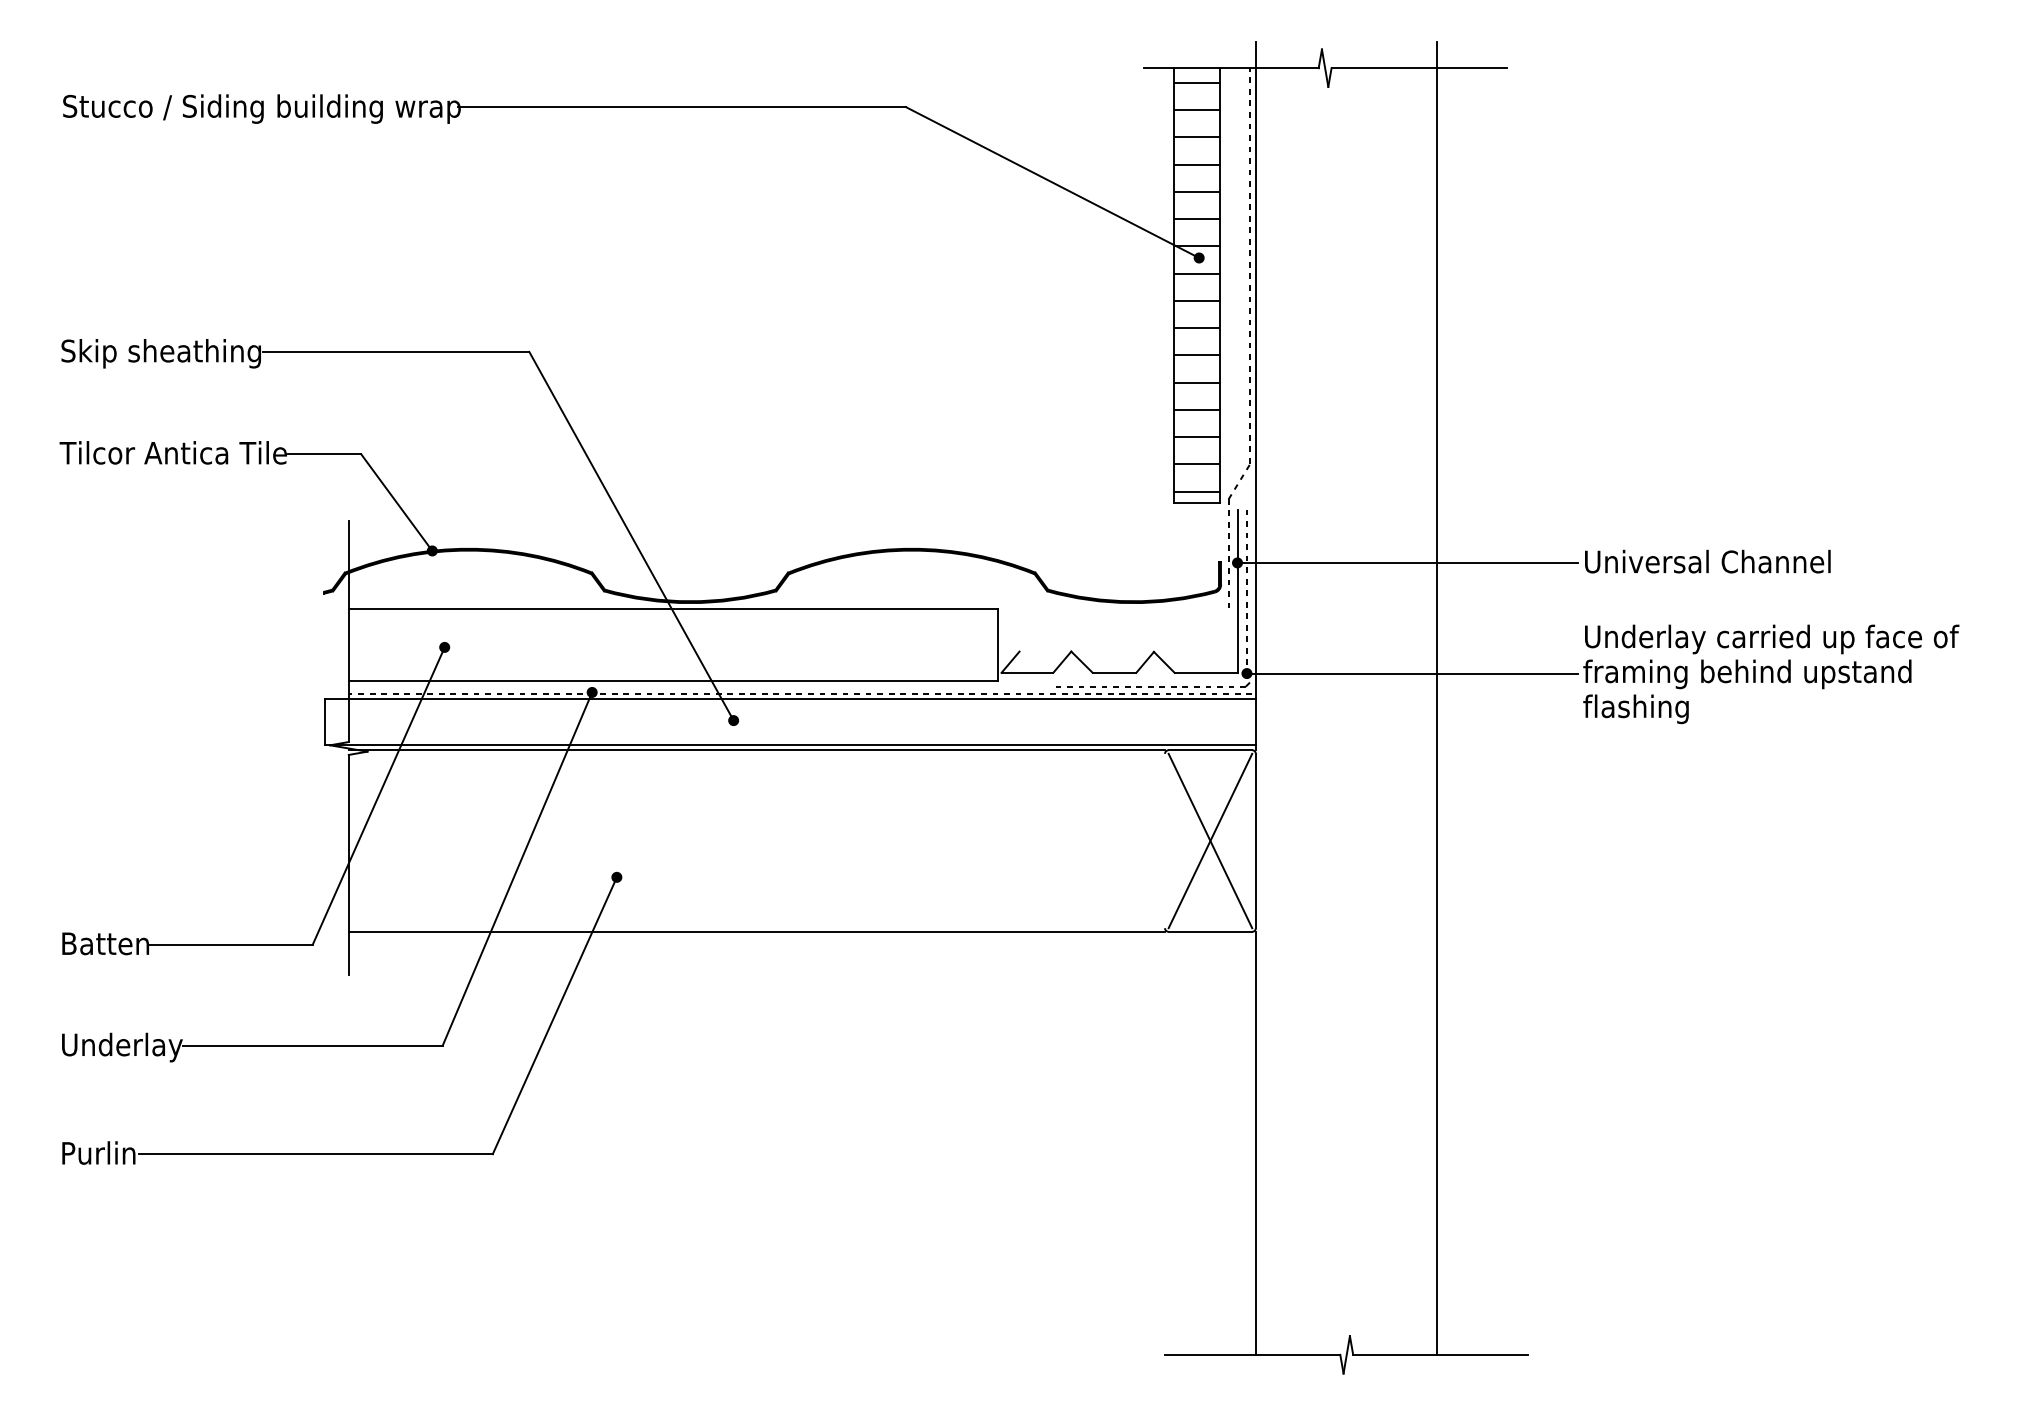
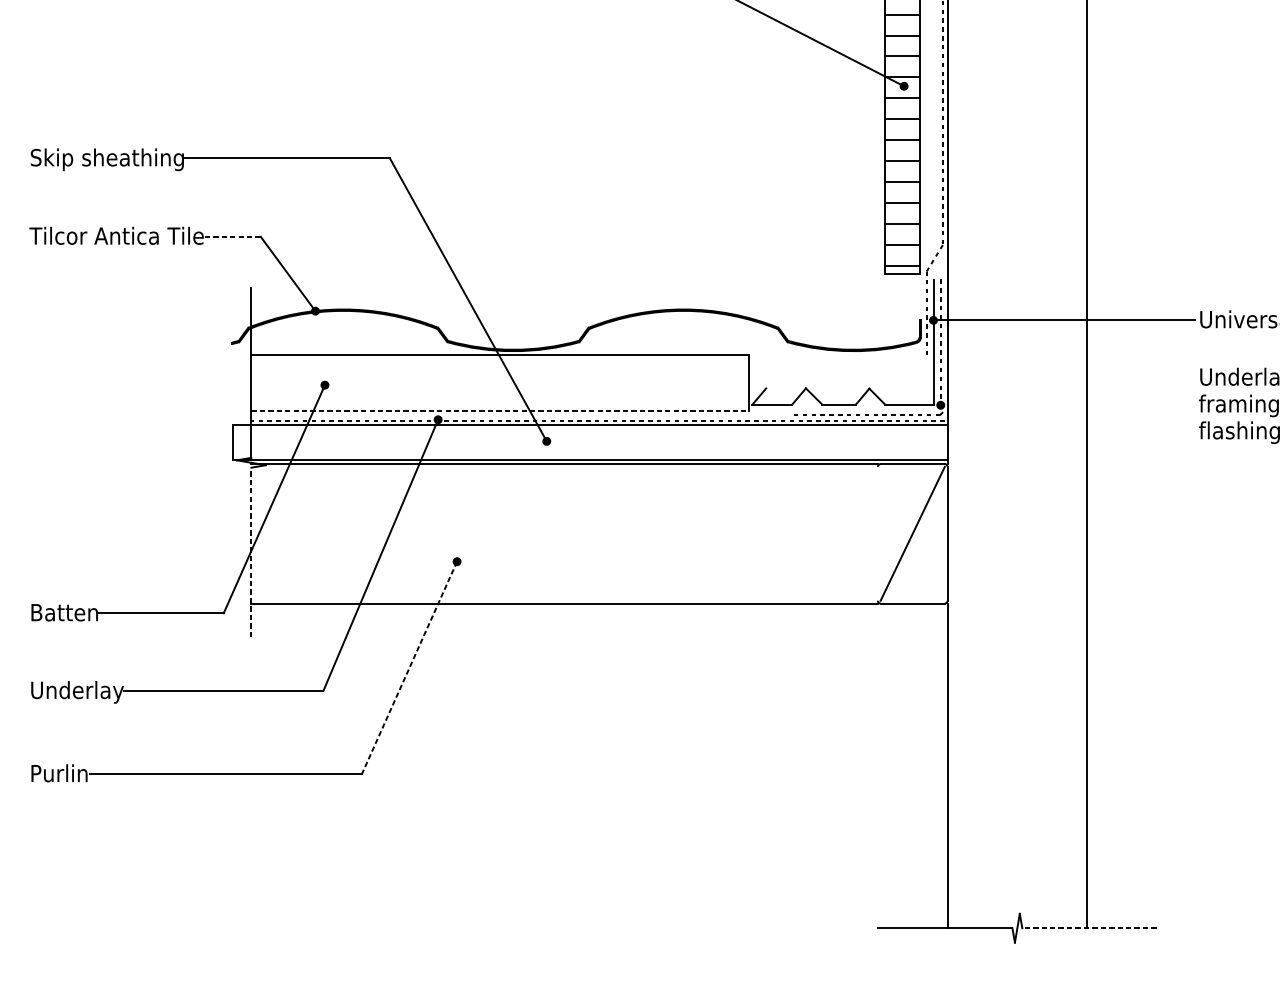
line: (324, 454) -> (232, 237), solid -> dashed
line: (1412, 673) -> (1067, 405), removed
line: (673, 681) -> (500, 411), solid -> dashed
line: (1210, 840) -> (912, 533), removed
line: (348, 864) -> (251, 551), solid -> dashed
line: (554, 1015) -> (409, 667), solid -> dashed
line: (1440, 1354) -> (1089, 927), solid -> dashed

